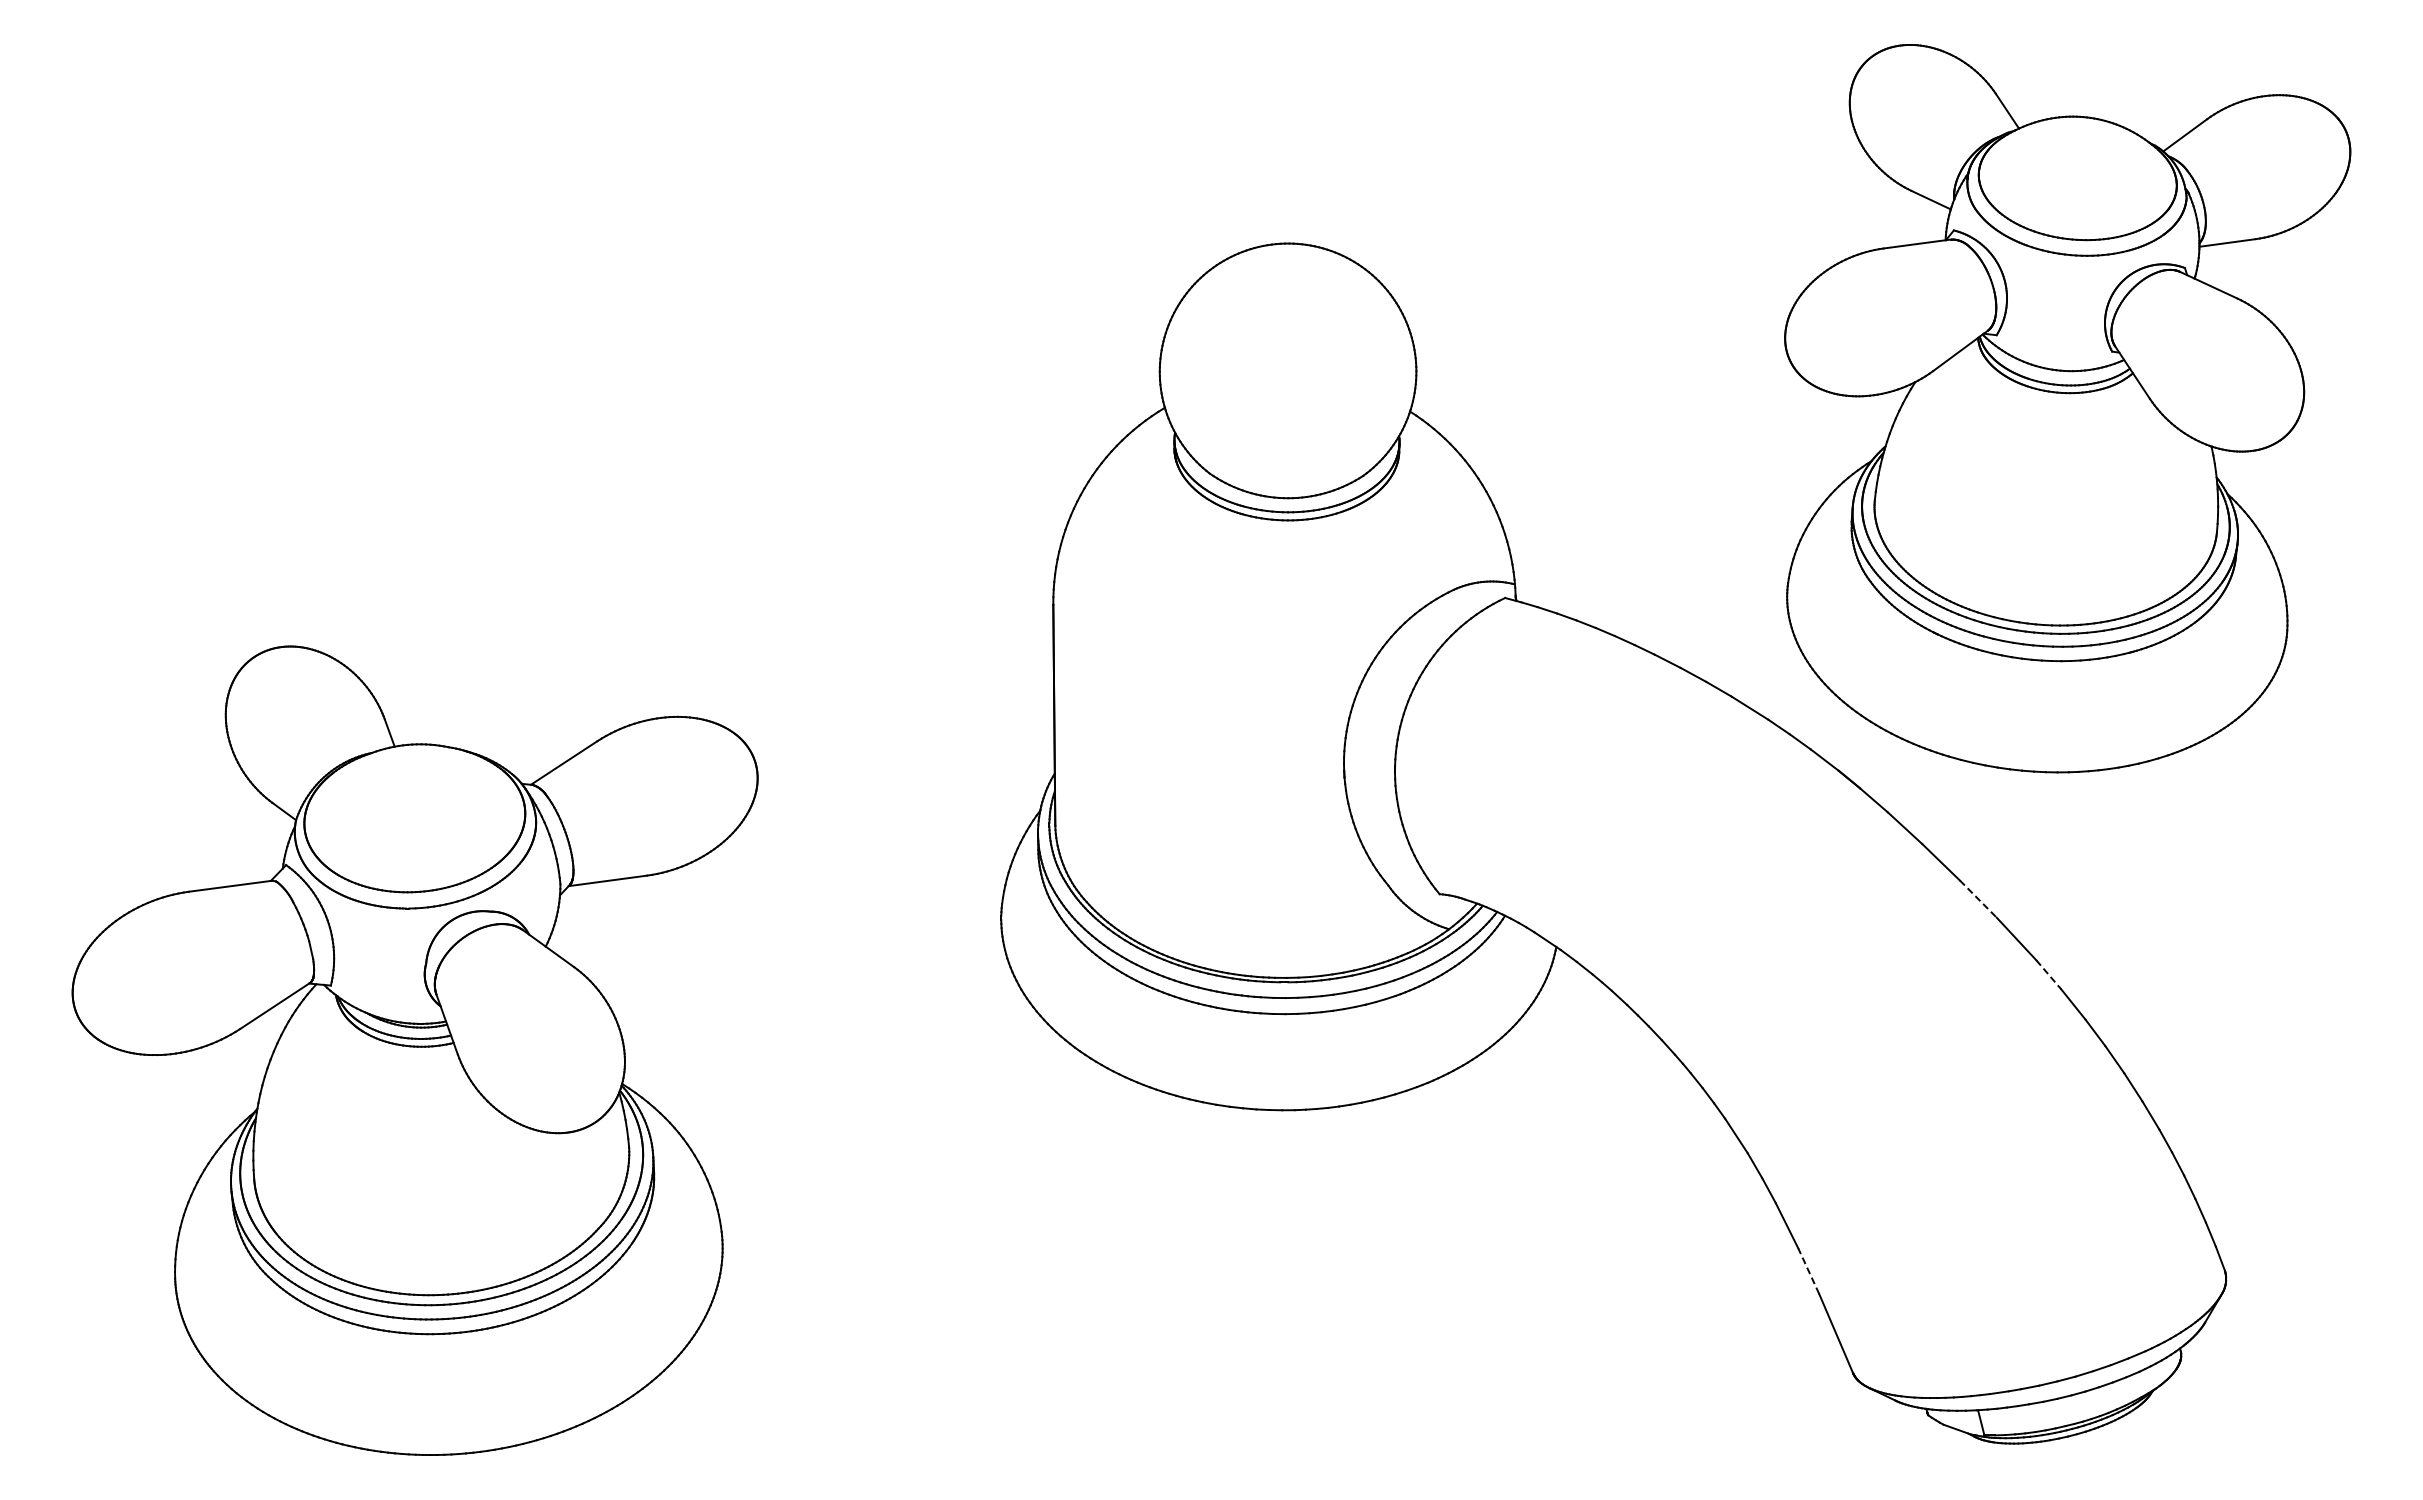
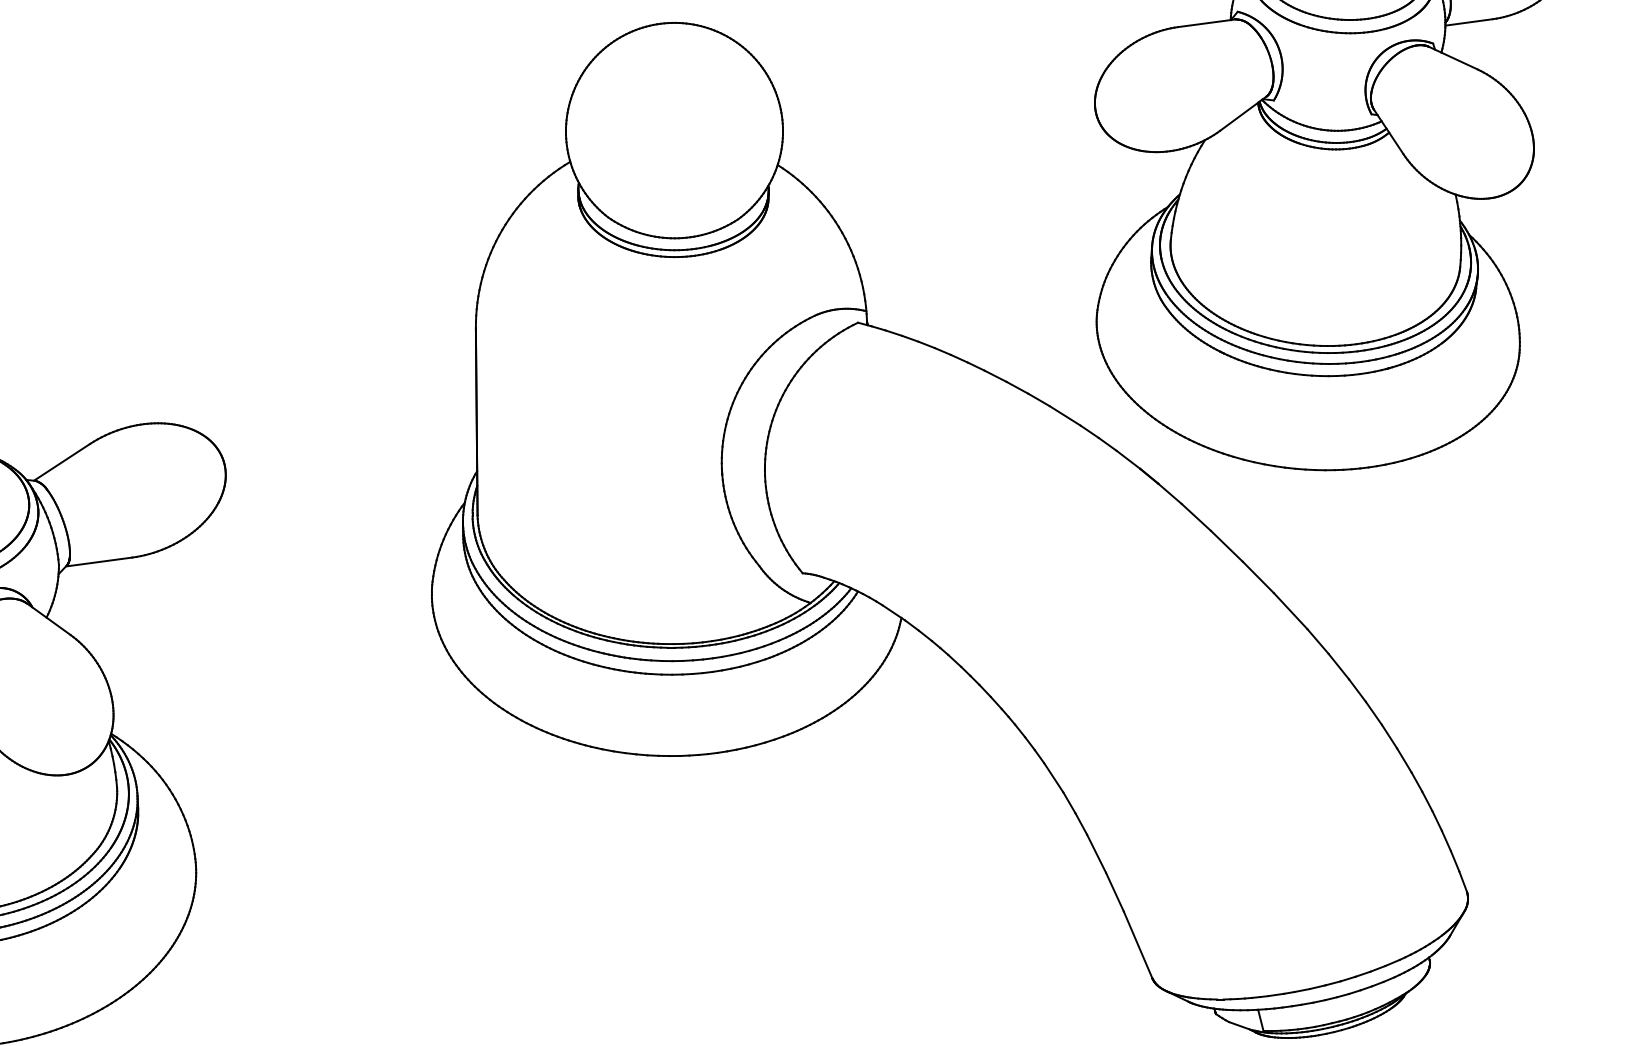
line: (1978, 899) -> (1258, 577), dashed -> solid
line: (2049, 975) -> (1318, 642), dashed -> solid
line: (1808, 1270) -> (1114, 891), dashed -> solid

